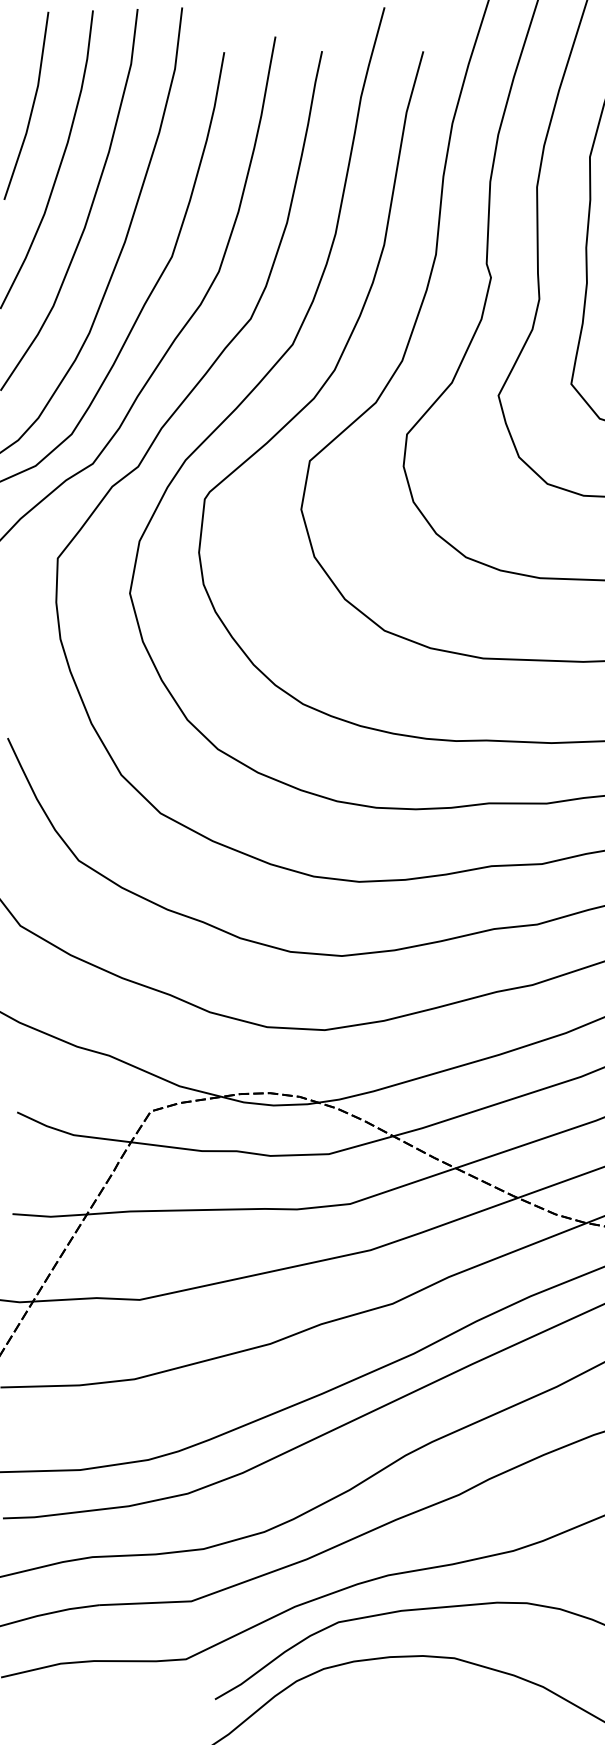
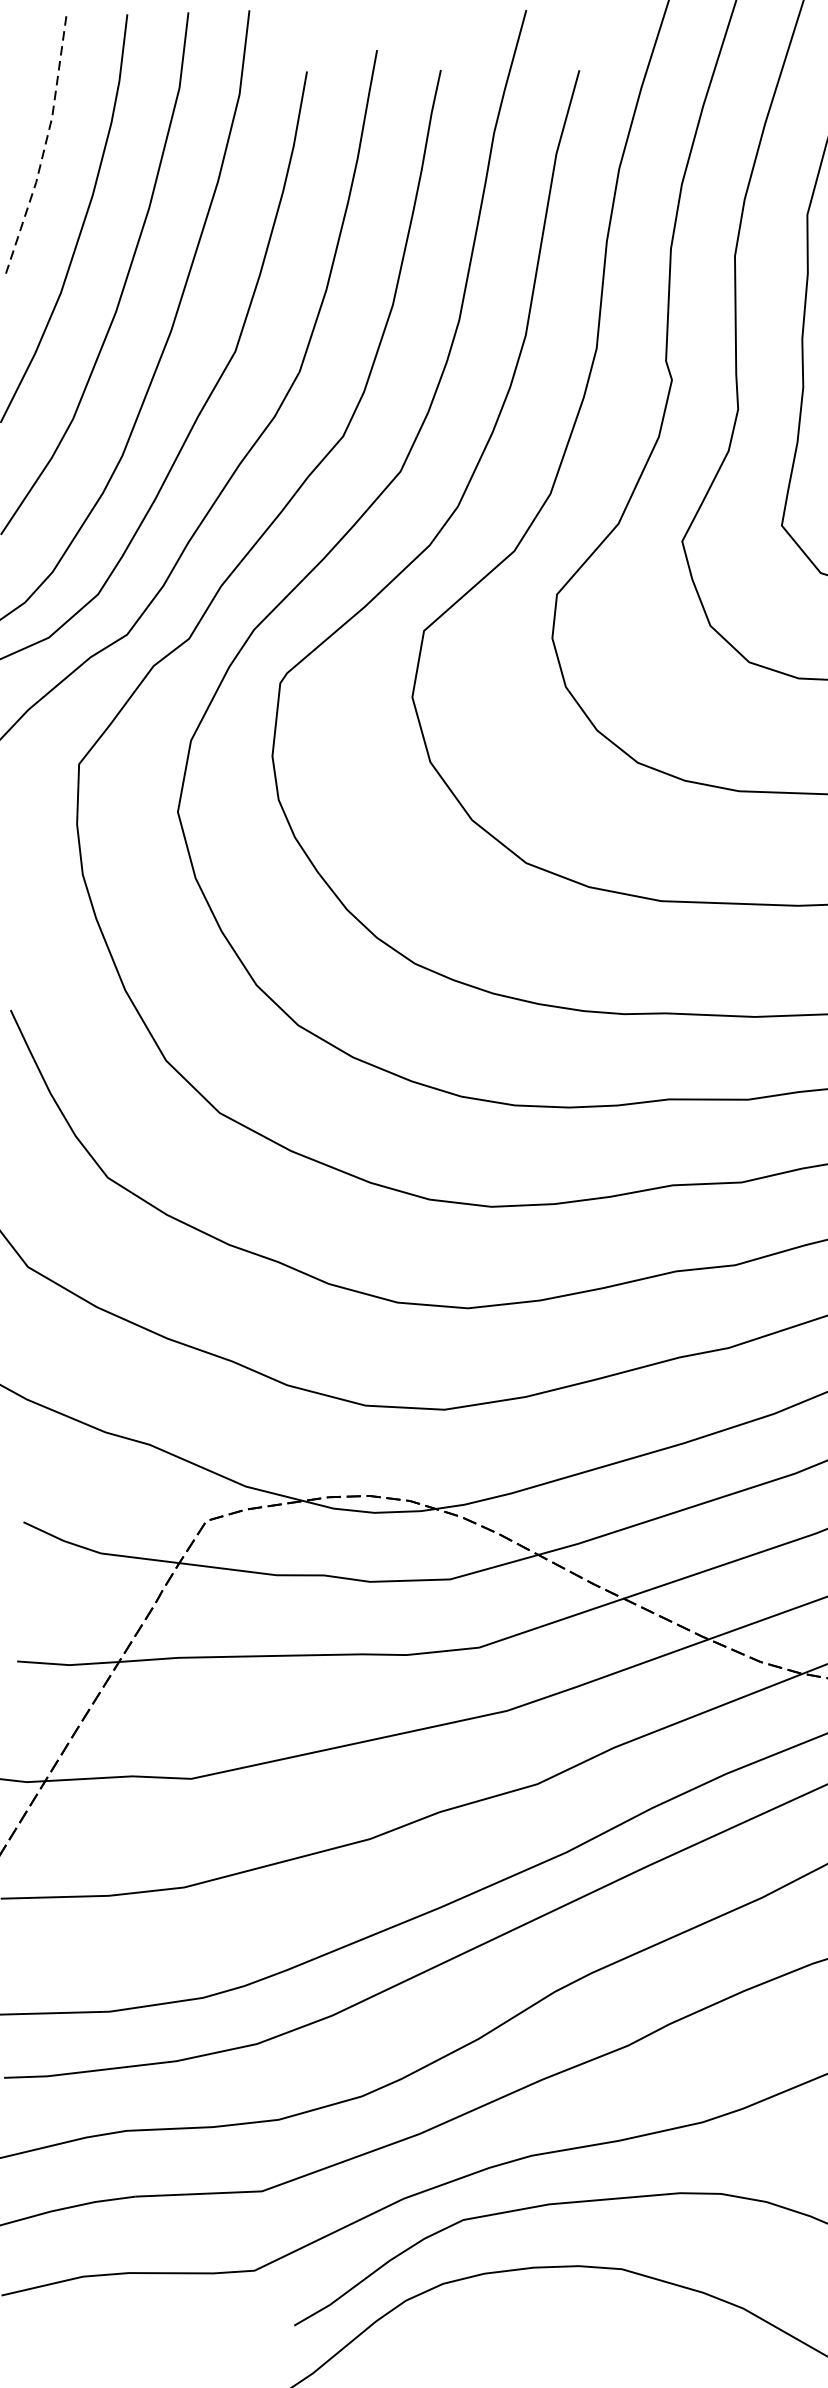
line: (32, 107) -> (44, 147), solid -> dashed

